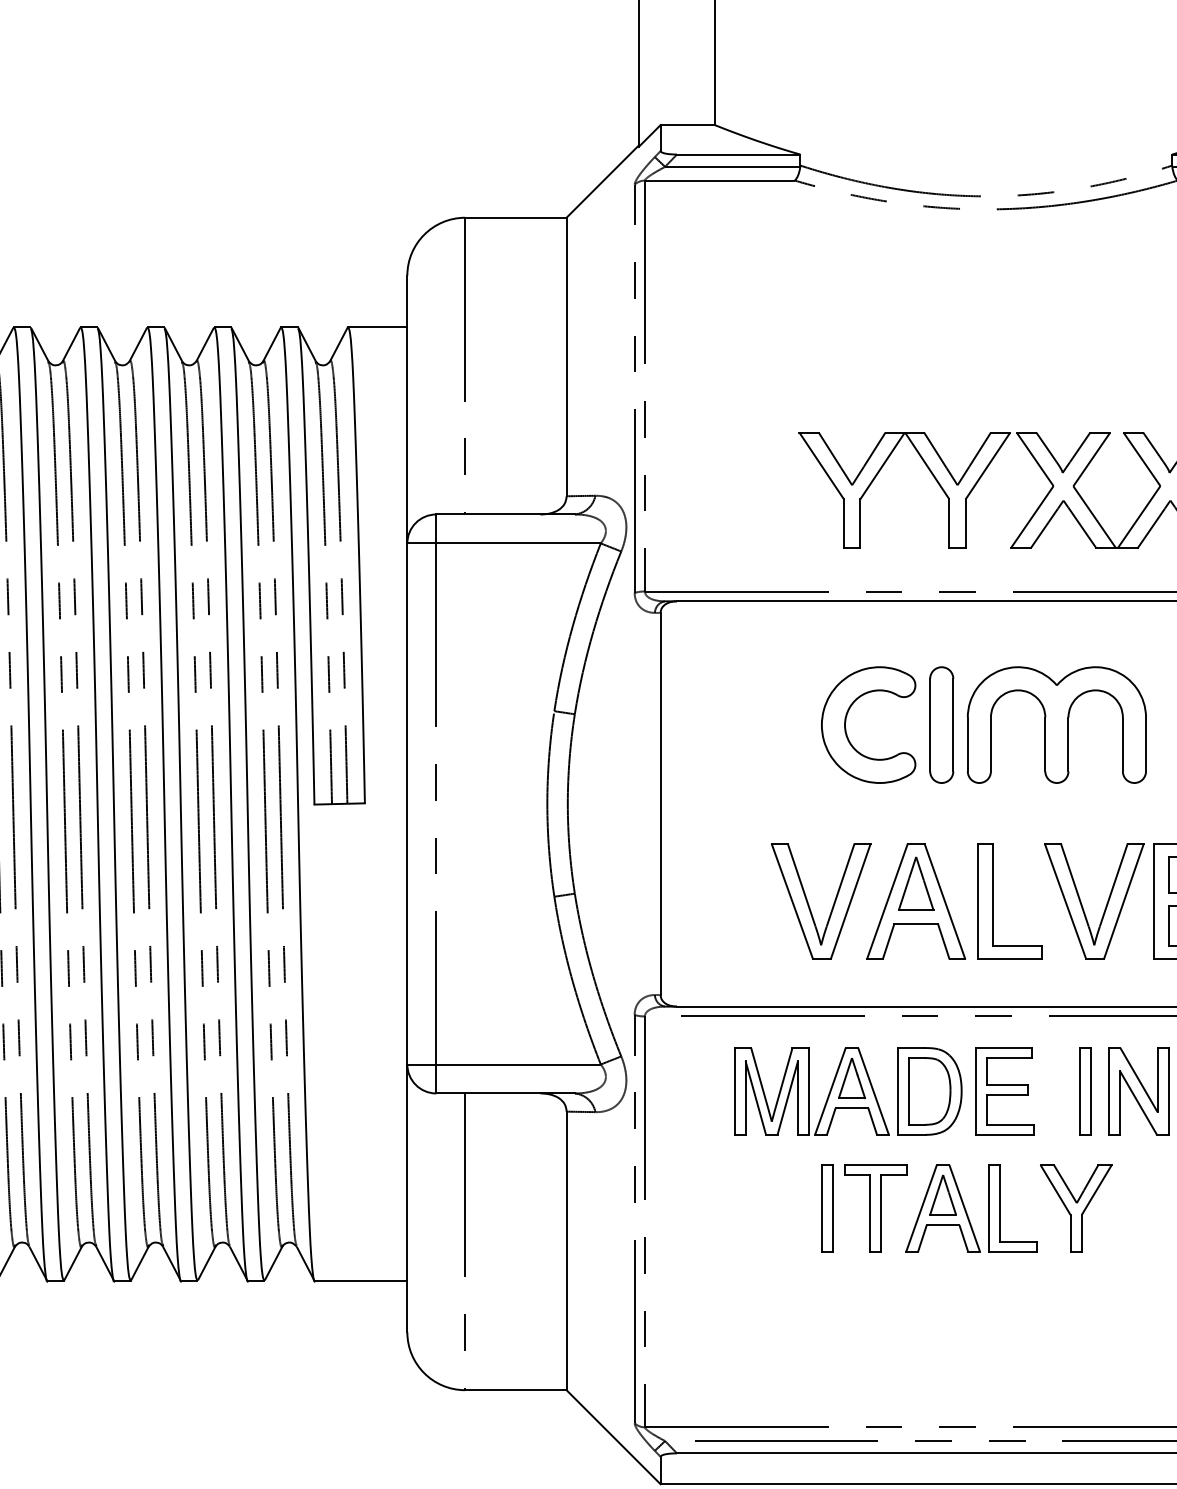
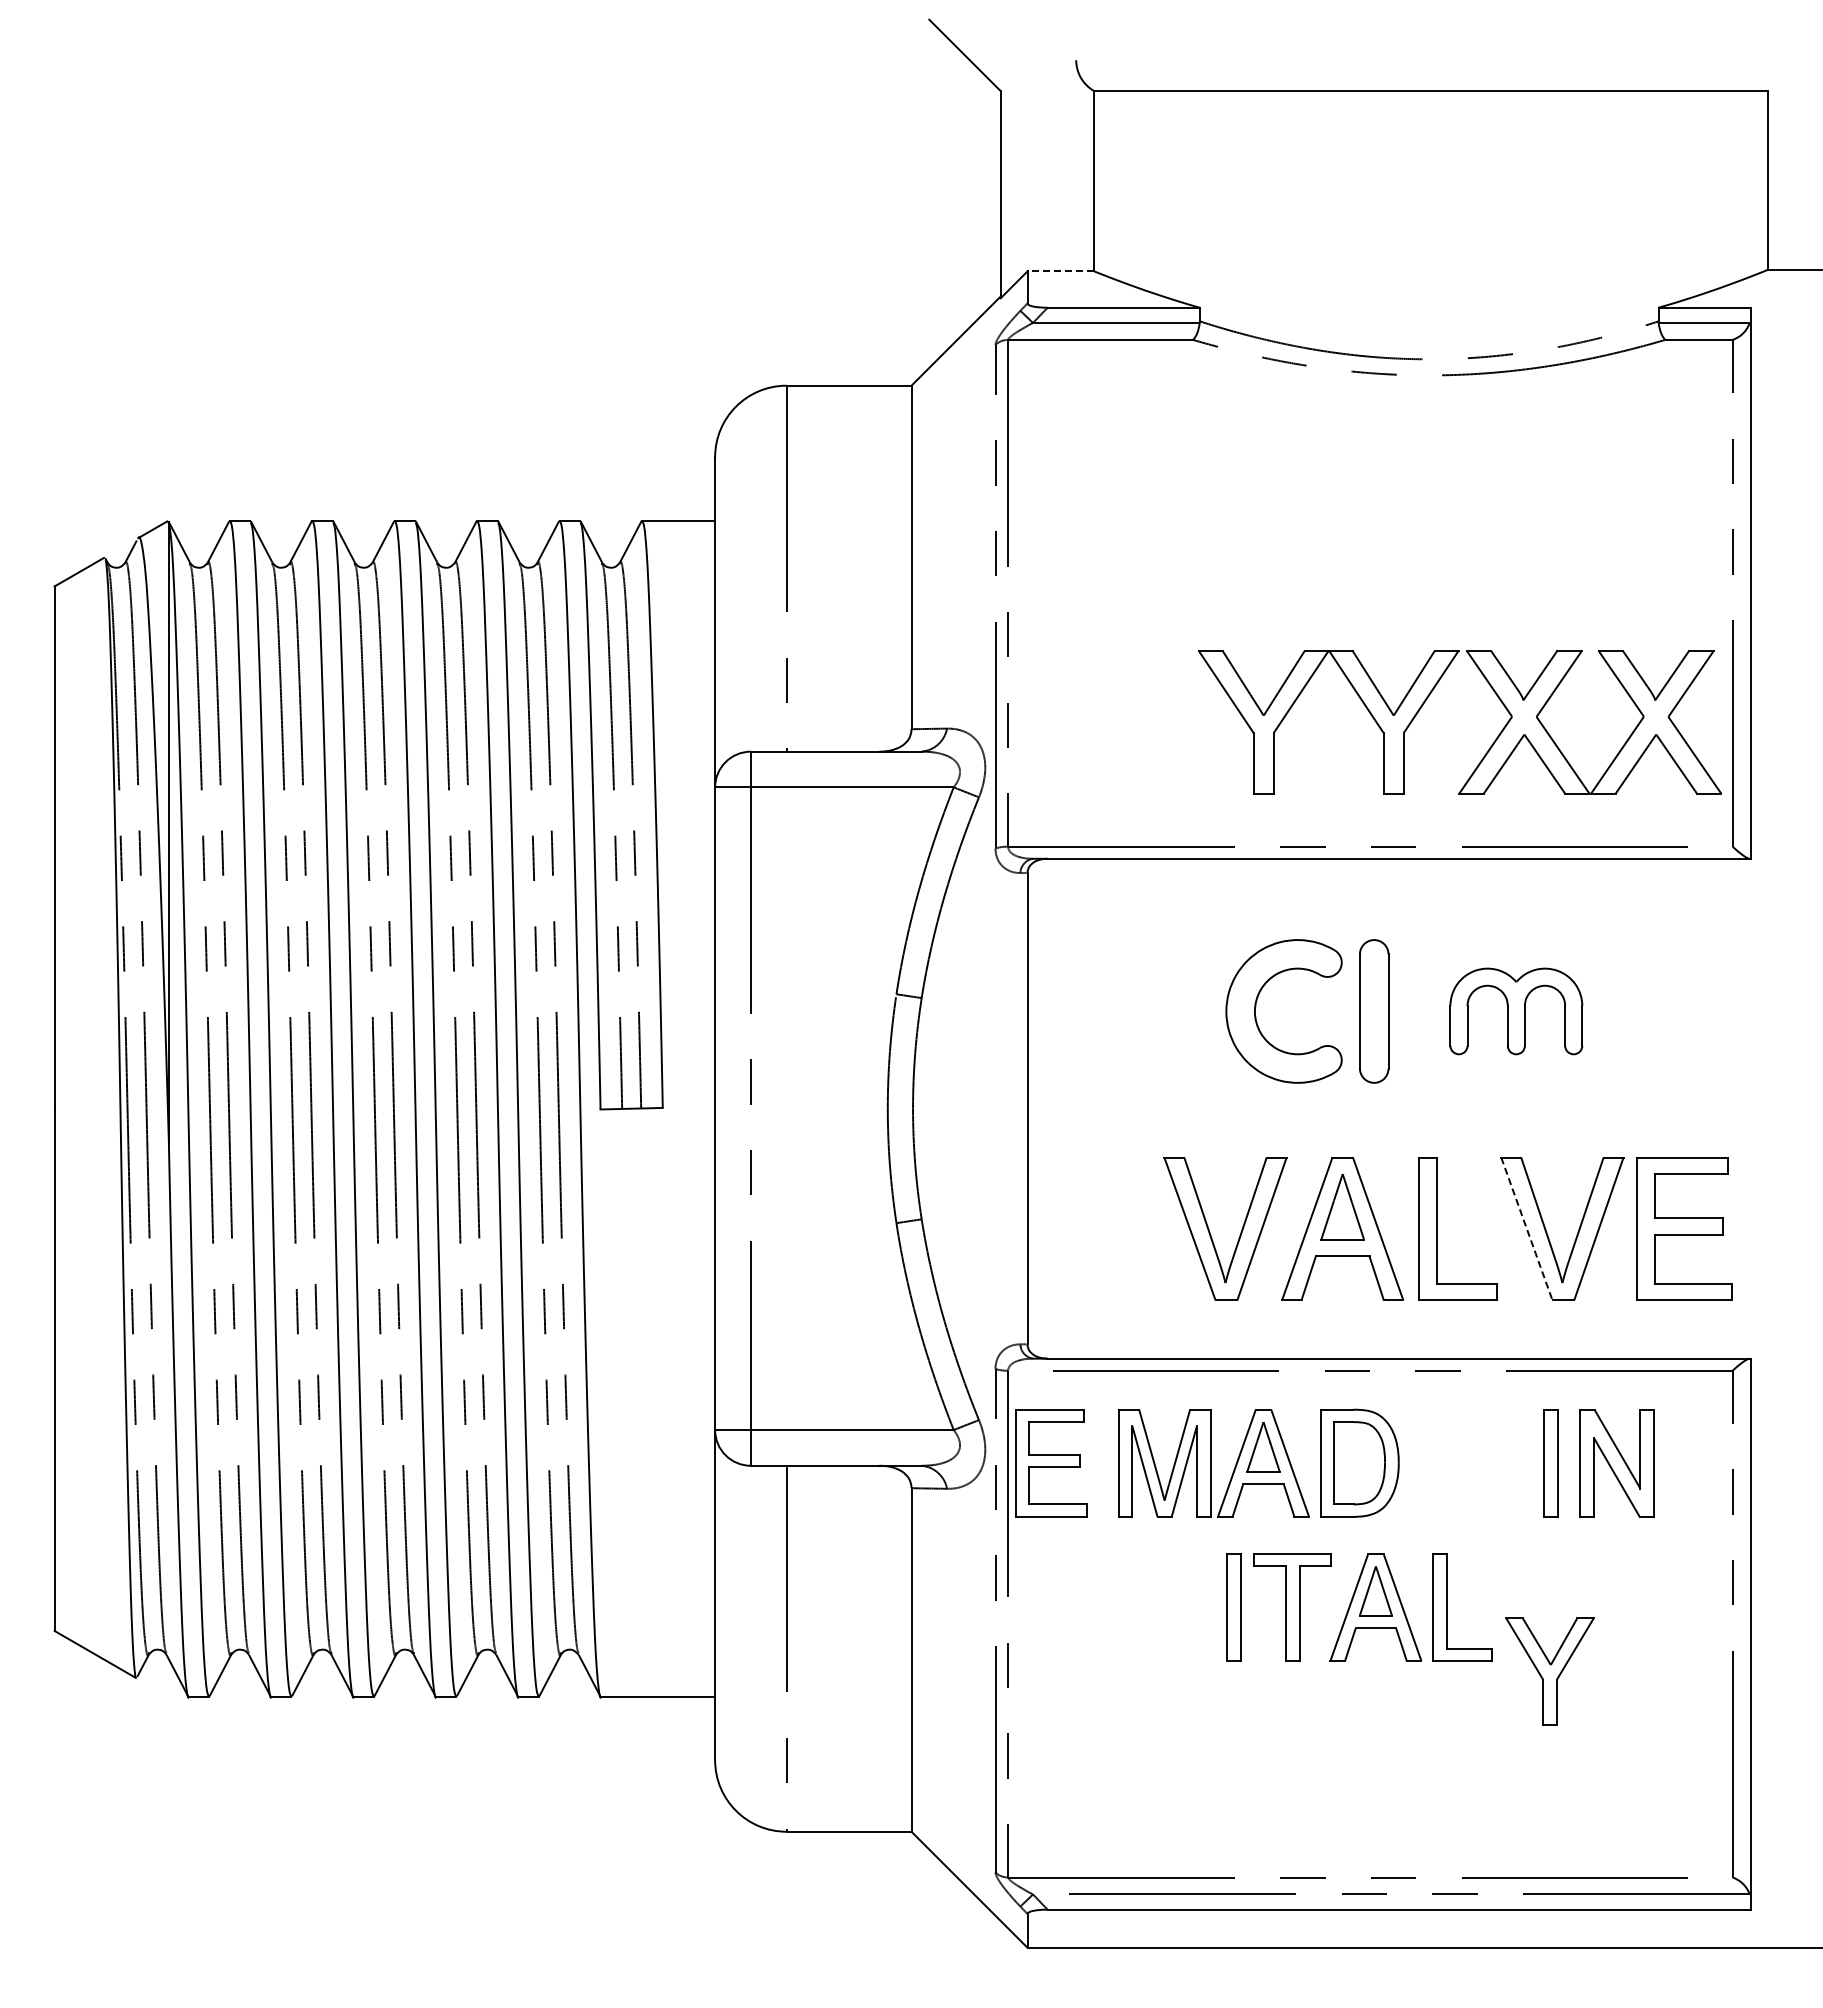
line: (687, 125) -> (1060, 271), solid -> dashed
part: (1057, 725) -> (1516, 1011), size x0.6
line: (1066, 901) -> (1527, 1229), solid -> dashed
part: (1005, 1091) -> (1051, 1463), moved
part: (1075, 1208) -> (1549, 1671), moved

